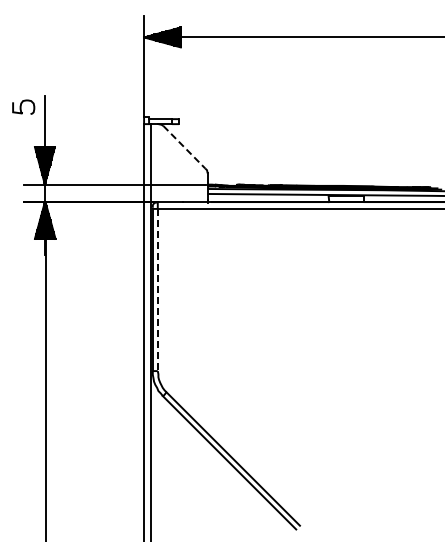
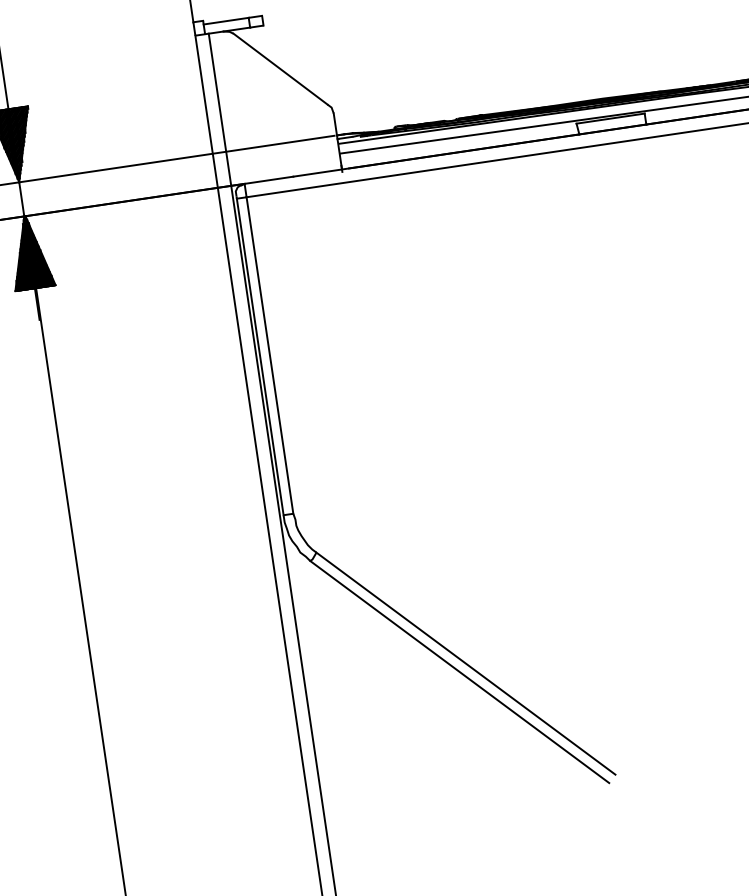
line: (184, 147) -> (281, 69), dashed -> solid
line: (157, 290) -> (269, 356), dashed -> solid

